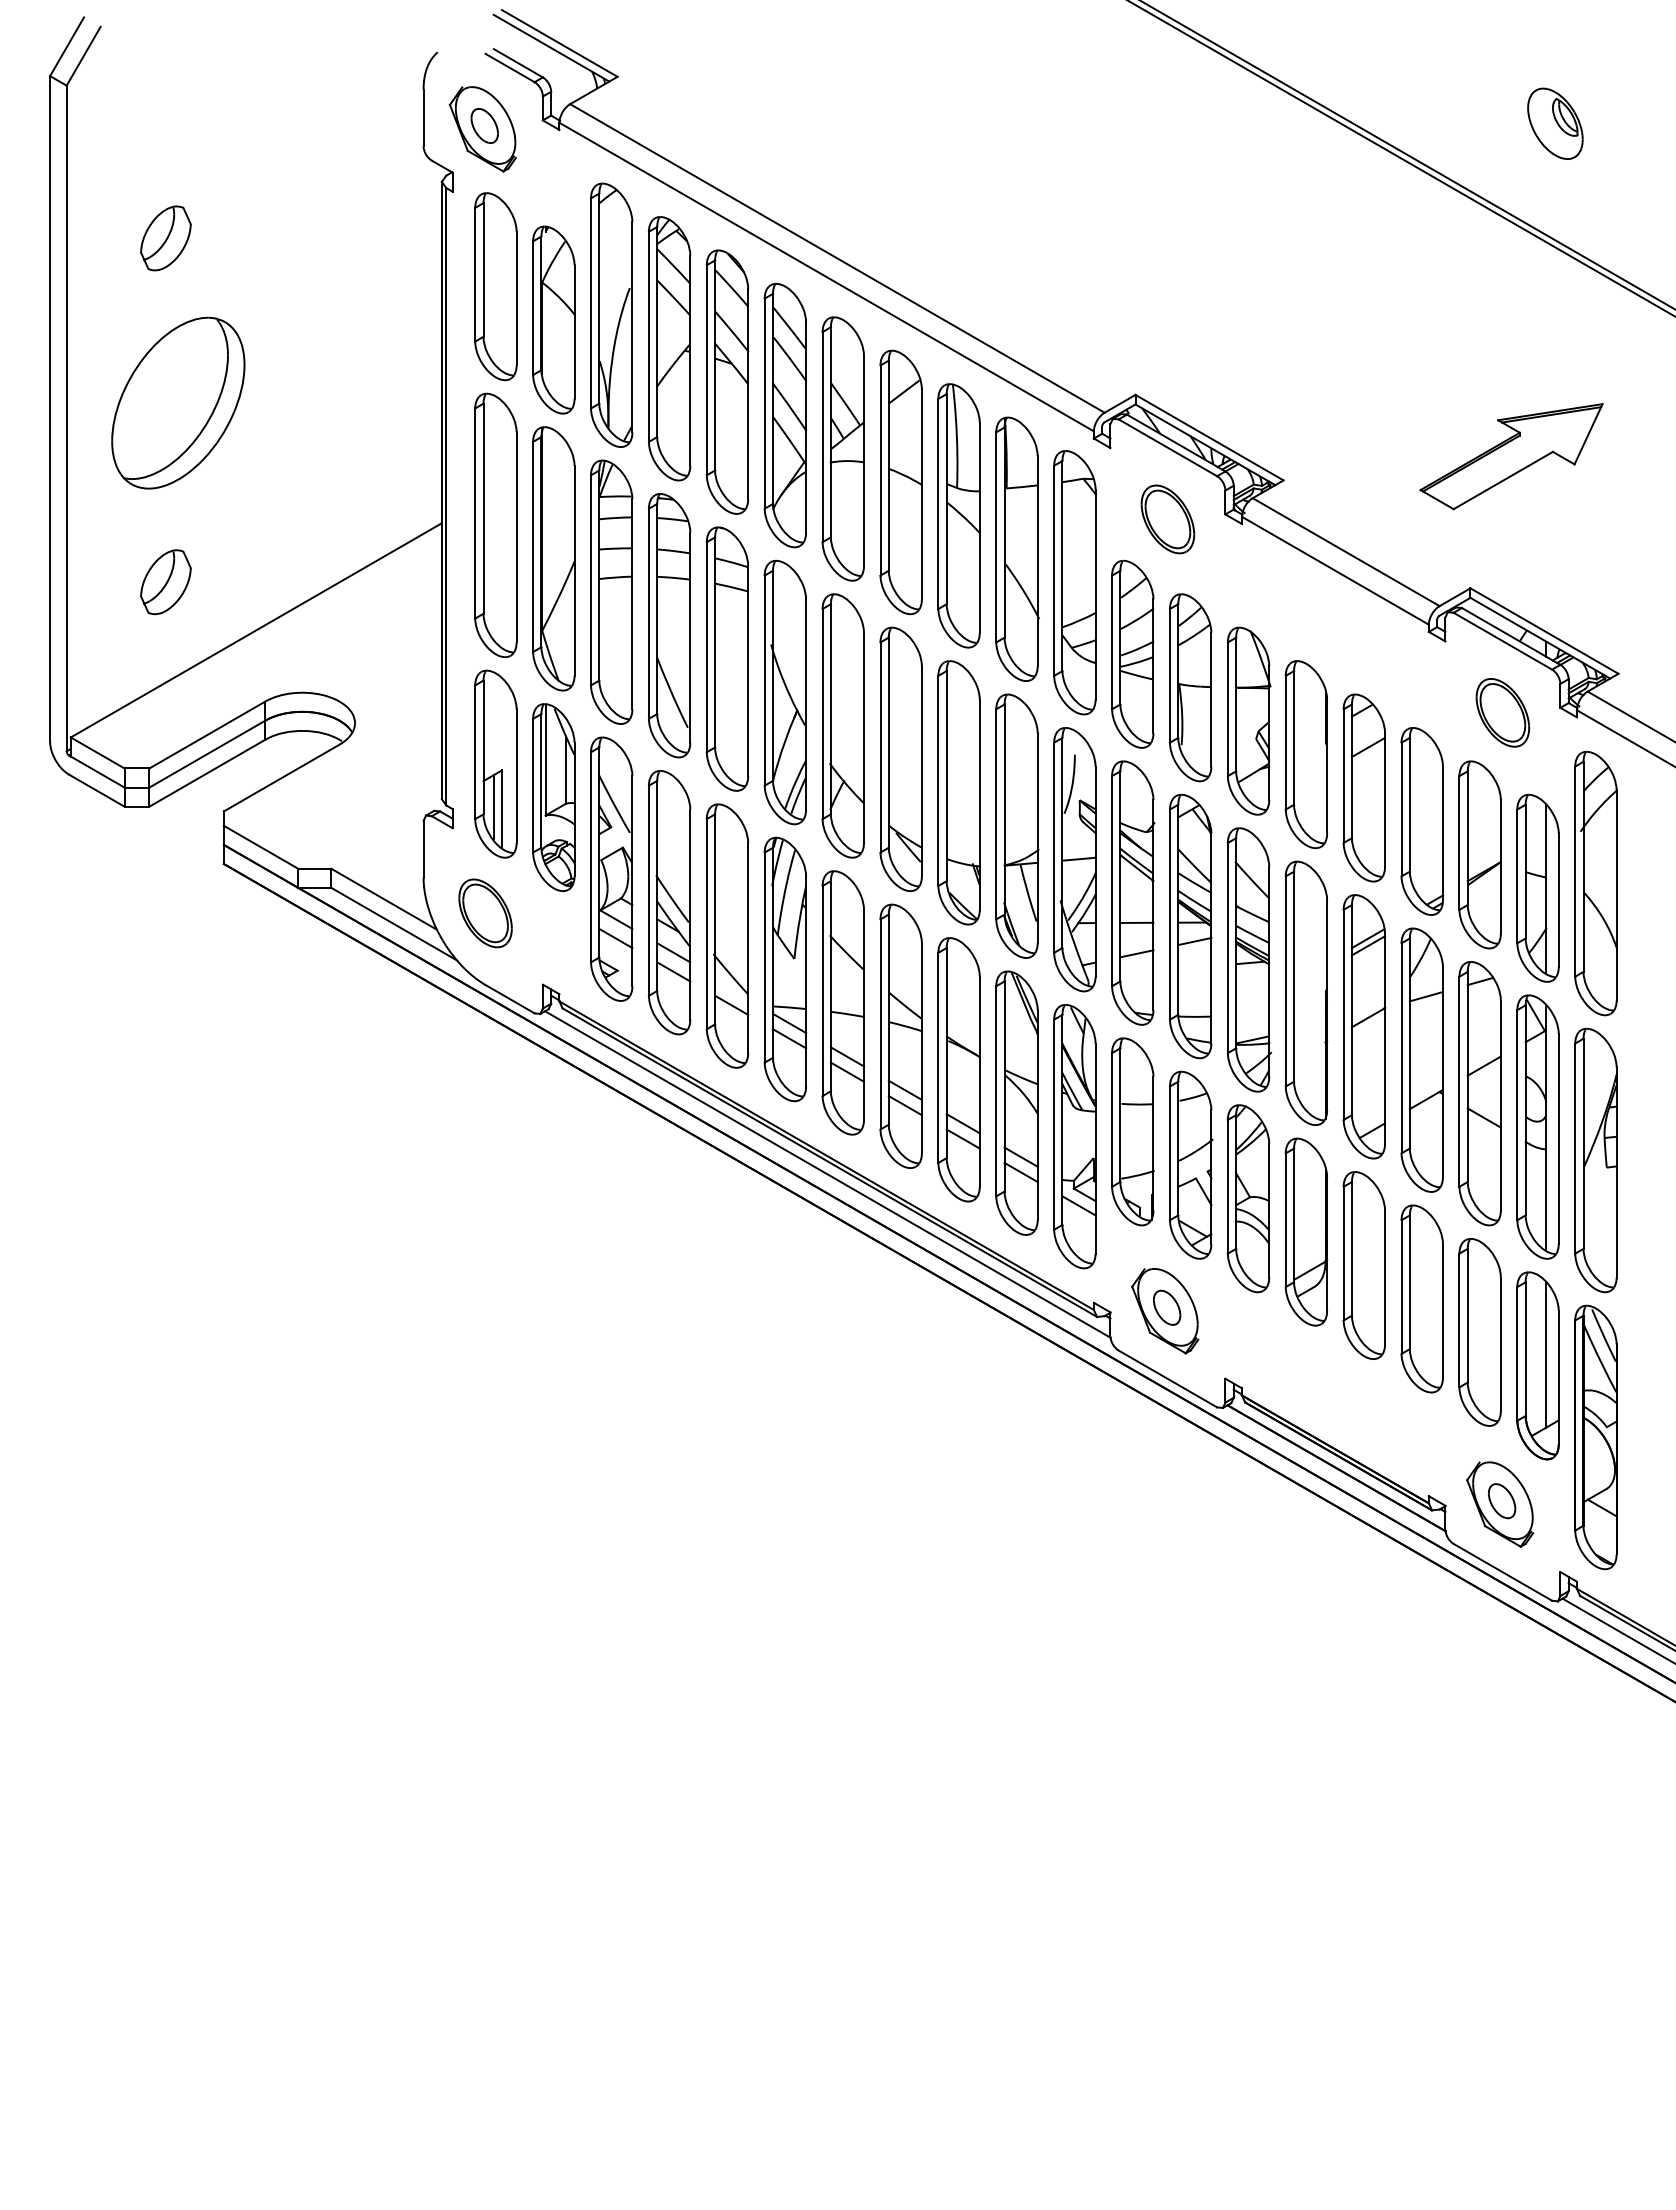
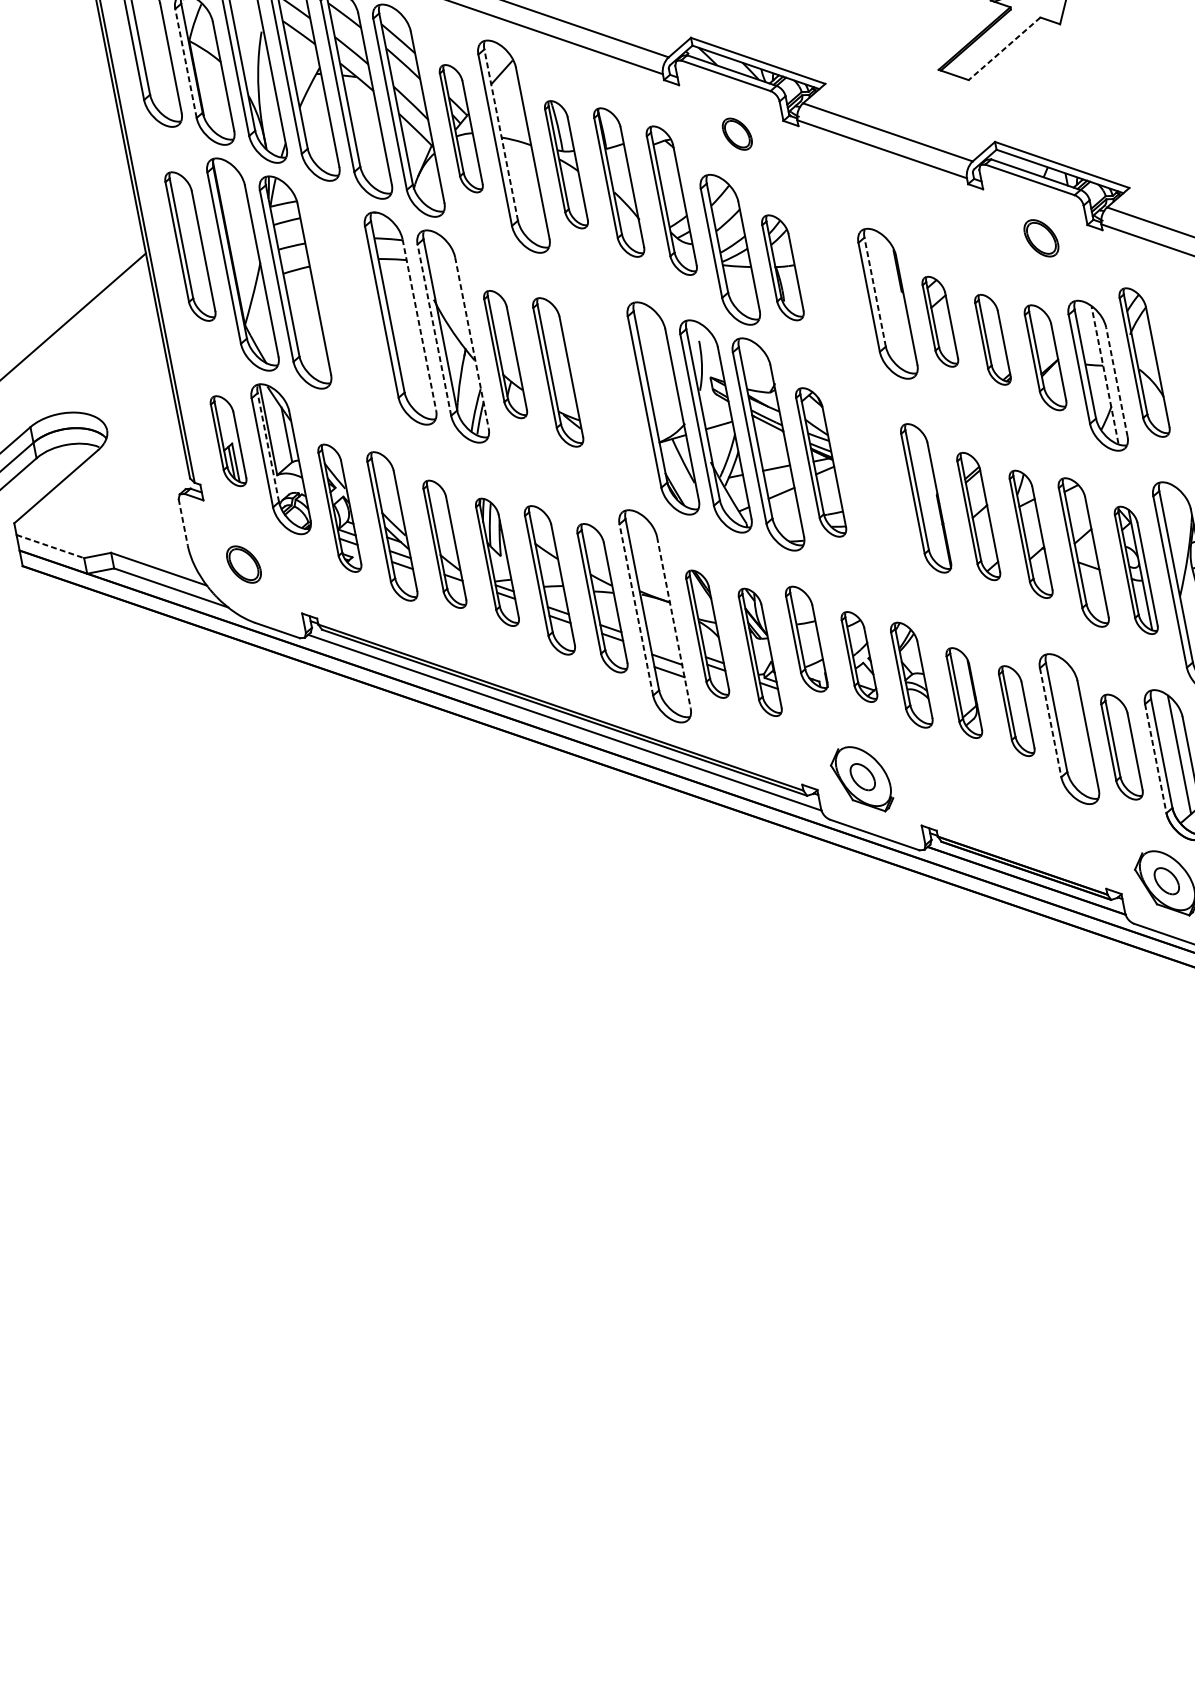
line: (533, 308) -> (186, 63), solid -> dashed
part: (842, 448) -> (460, 128), size x0.6
line: (888, 465) -> (500, 134), solid -> dashed
line: (1502, 480) -> (1003, 48), solid -> dashed
part: (958, 515) -> (565, 164), size x0.6
part: (1167, 519) -> (737, 134), size x0.6
part: (495, 525) -> (190, 246), size x0.7
part: (1017, 548) -> (619, 181), size x0.7
part: (1075, 582) -> (672, 200), size x0.7
part: (669, 625) -> (347, 300), removed
line: (748, 671) -> (419, 325), solid -> dashed
line: (764, 680) -> (434, 330), solid -> dashed
part: (1190, 687) -> (782, 267), size x0.7
line: (806, 705) -> (472, 343), solid -> dashed
part: (1502, 712) -> (1041, 238), size x0.7
part: (1248, 720) -> (835, 285), removed
part: (842, 725) -> (504, 354), size x0.6
line: (1294, 737) -> (875, 291), solid -> dashed
part: (900, 758) -> (557, 371), size x0.7
part: (495, 763) -> (228, 440), size x0.6
line: (541, 780) -> (268, 447), solid -> dashed
part: (1363, 787) -> (939, 321), size x0.6
part: (958, 792) -> (610, 390), removed
part: (1421, 821) -> (992, 339), size x0.6
line: (261, 847) -> (50, 546), solid -> dashed
line: (423, 849) -> (183, 522), solid -> dashed
part: (1479, 854) -> (1045, 357), size x0.7
part: (611, 868) -> (339, 507), size x0.6
part: (1595, 883) -> (1144, 362), size x0.7
line: (1546, 889) -> (1105, 375), solid -> dashed
line: (1558, 900) -> (1116, 382), solid -> dashed
part: (669, 902) -> (392, 526), size x0.7
part: (485, 913) -> (243, 564), size x0.7
part: (1190, 926) -> (820, 462), size x0.7
part: (727, 935) -> (444, 543), size x0.6
part: (1248, 959) -> (873, 480), removed
part: (785, 969) -> (497, 562), size x0.6
part: (1306, 992) -> (926, 497), size x0.7
part: (842, 1002) -> (549, 580), size x0.7
part: (1364, 1026) -> (978, 516), size x0.6
part: (900, 1035) -> (601, 597), size x0.7
line: (938, 1057) -> (636, 609), solid -> dashed
part: (1421, 1059) -> (1030, 533), size x0.6
line: (979, 1082) -> (673, 623), solid -> dashed
part: (1479, 1093) -> (1083, 552), size x0.7
part: (1016, 1102) -> (707, 633), size x0.6
part: (1537, 1126) -> (1135, 570), size x0.6
part: (1132, 1131) -> (806, 638), size x0.7
part: (1074, 1136) -> (759, 652), size x0.6
part: (1191, 1164) -> (859, 656), size x0.6
part: (1248, 1198) -> (911, 674), size x0.7
part: (1306, 1231) -> (964, 692), size x0.6
part: (1363, 1265) -> (1016, 711), size x0.6
line: (1401, 1287) -> (1050, 723), solid -> dashed
part: (1479, 1332) -> (1121, 747), size x0.7
line: (1517, 1353) -> (1155, 758), solid -> dashed

